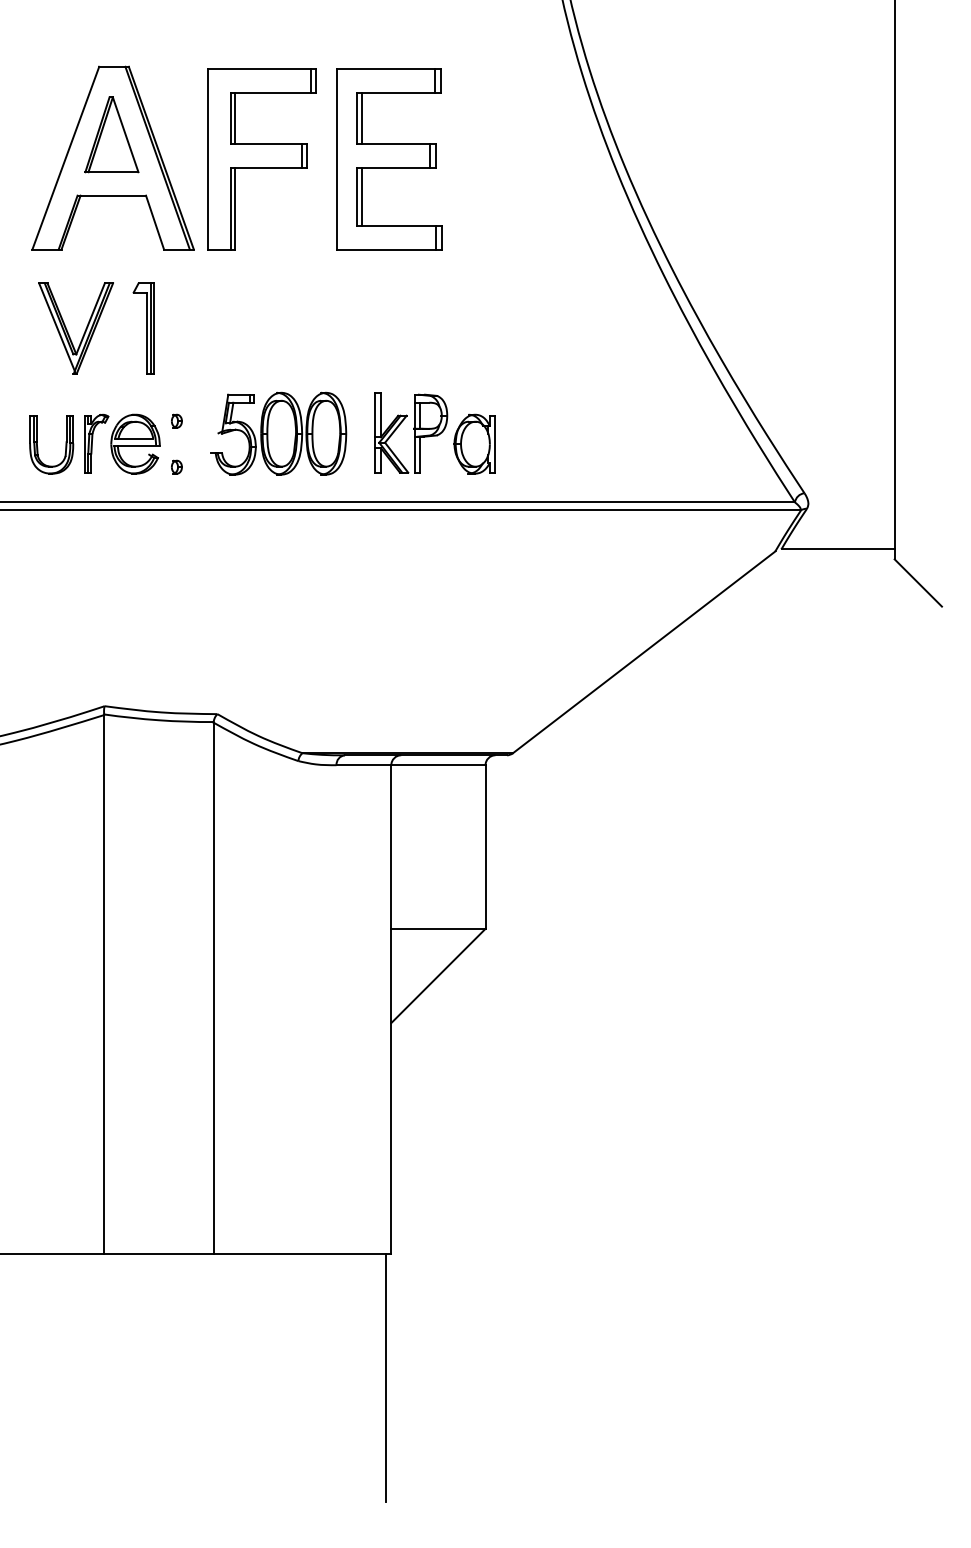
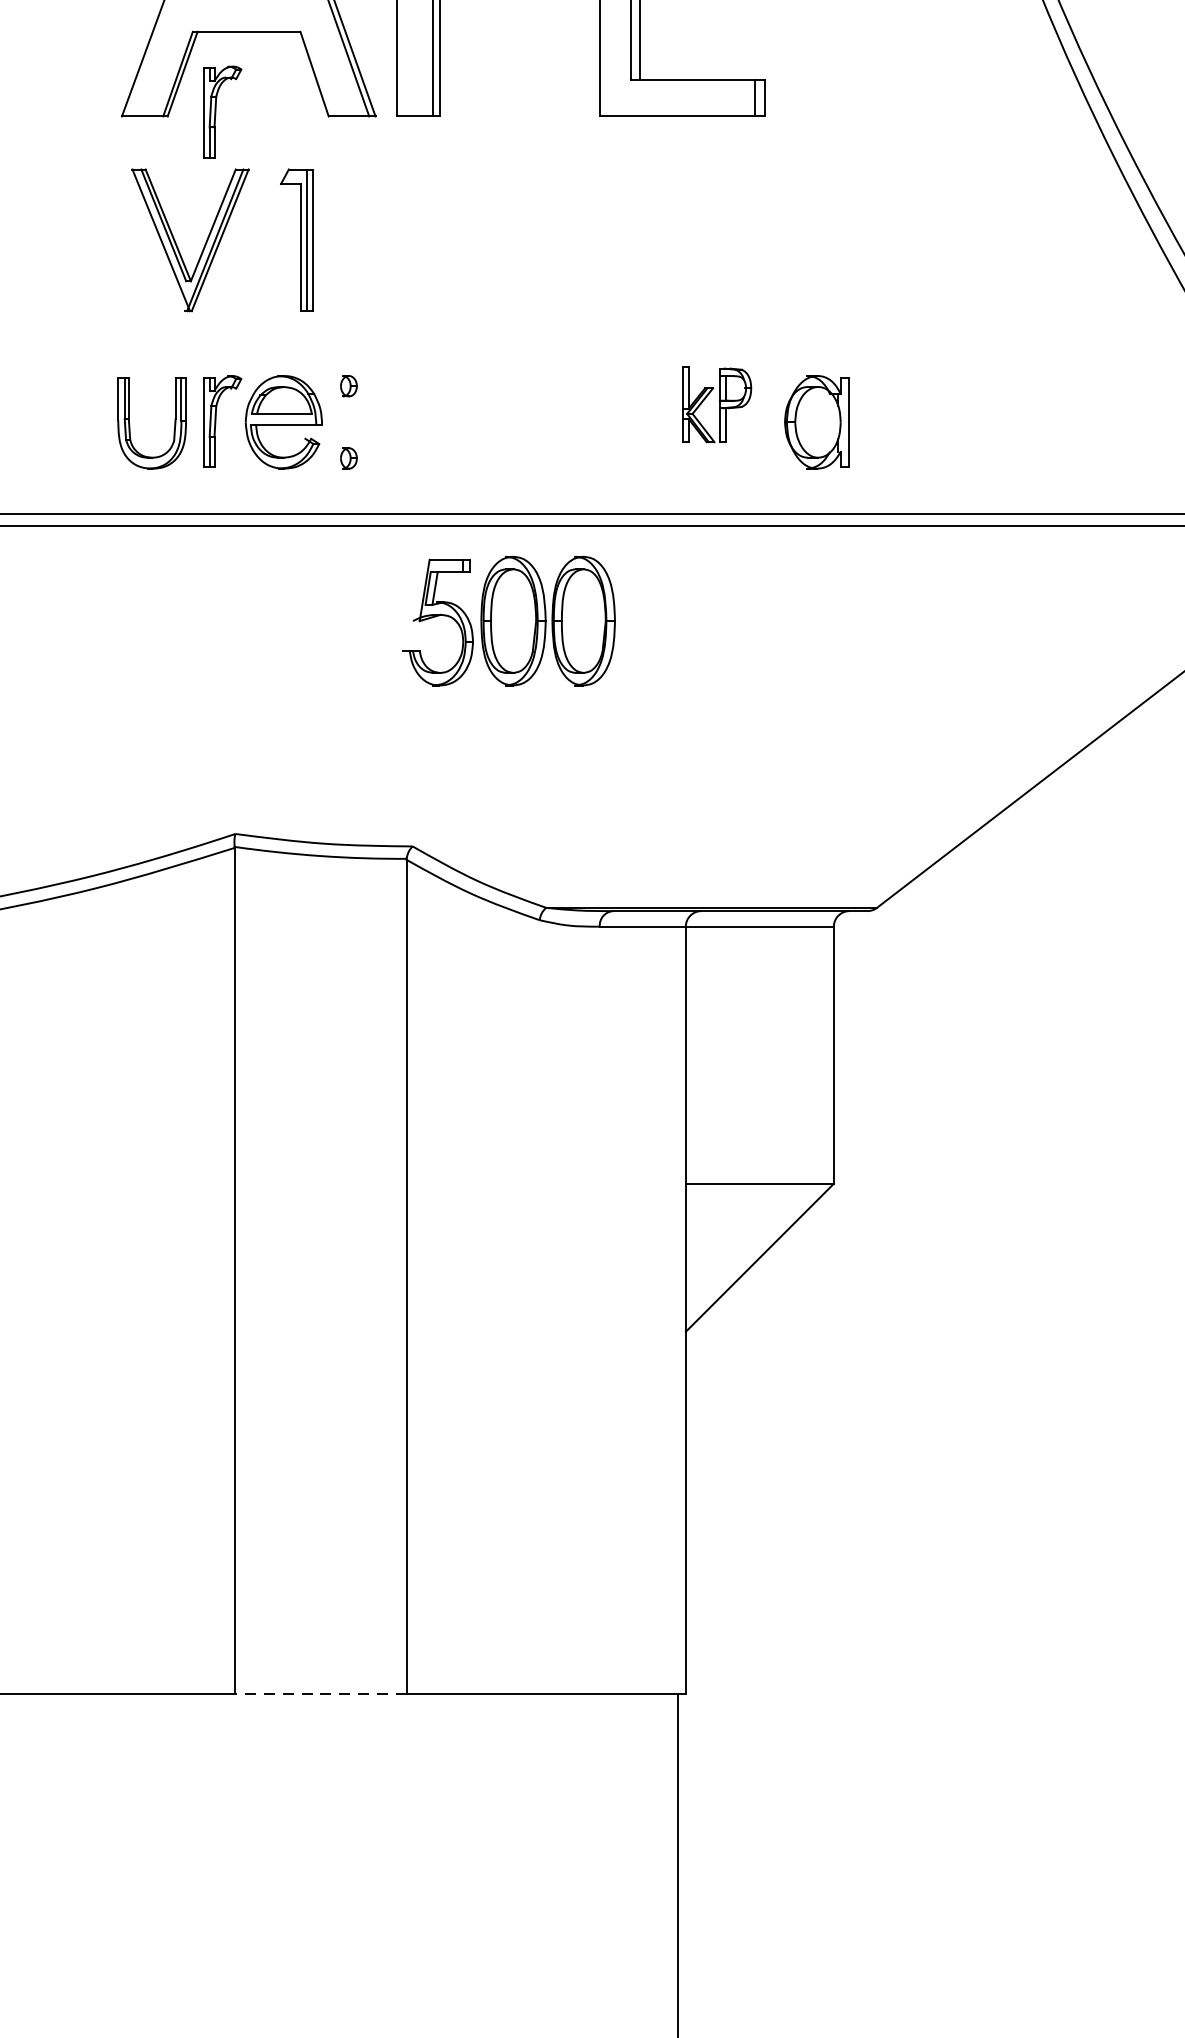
part: (96, 246) -> (222, 111), added
part: (411, 432) -> (717, 403), size x0.6
part: (278, 433) -> (508, 620), moved
line: (158, 1253) -> (320, 1693), solid -> dashed

